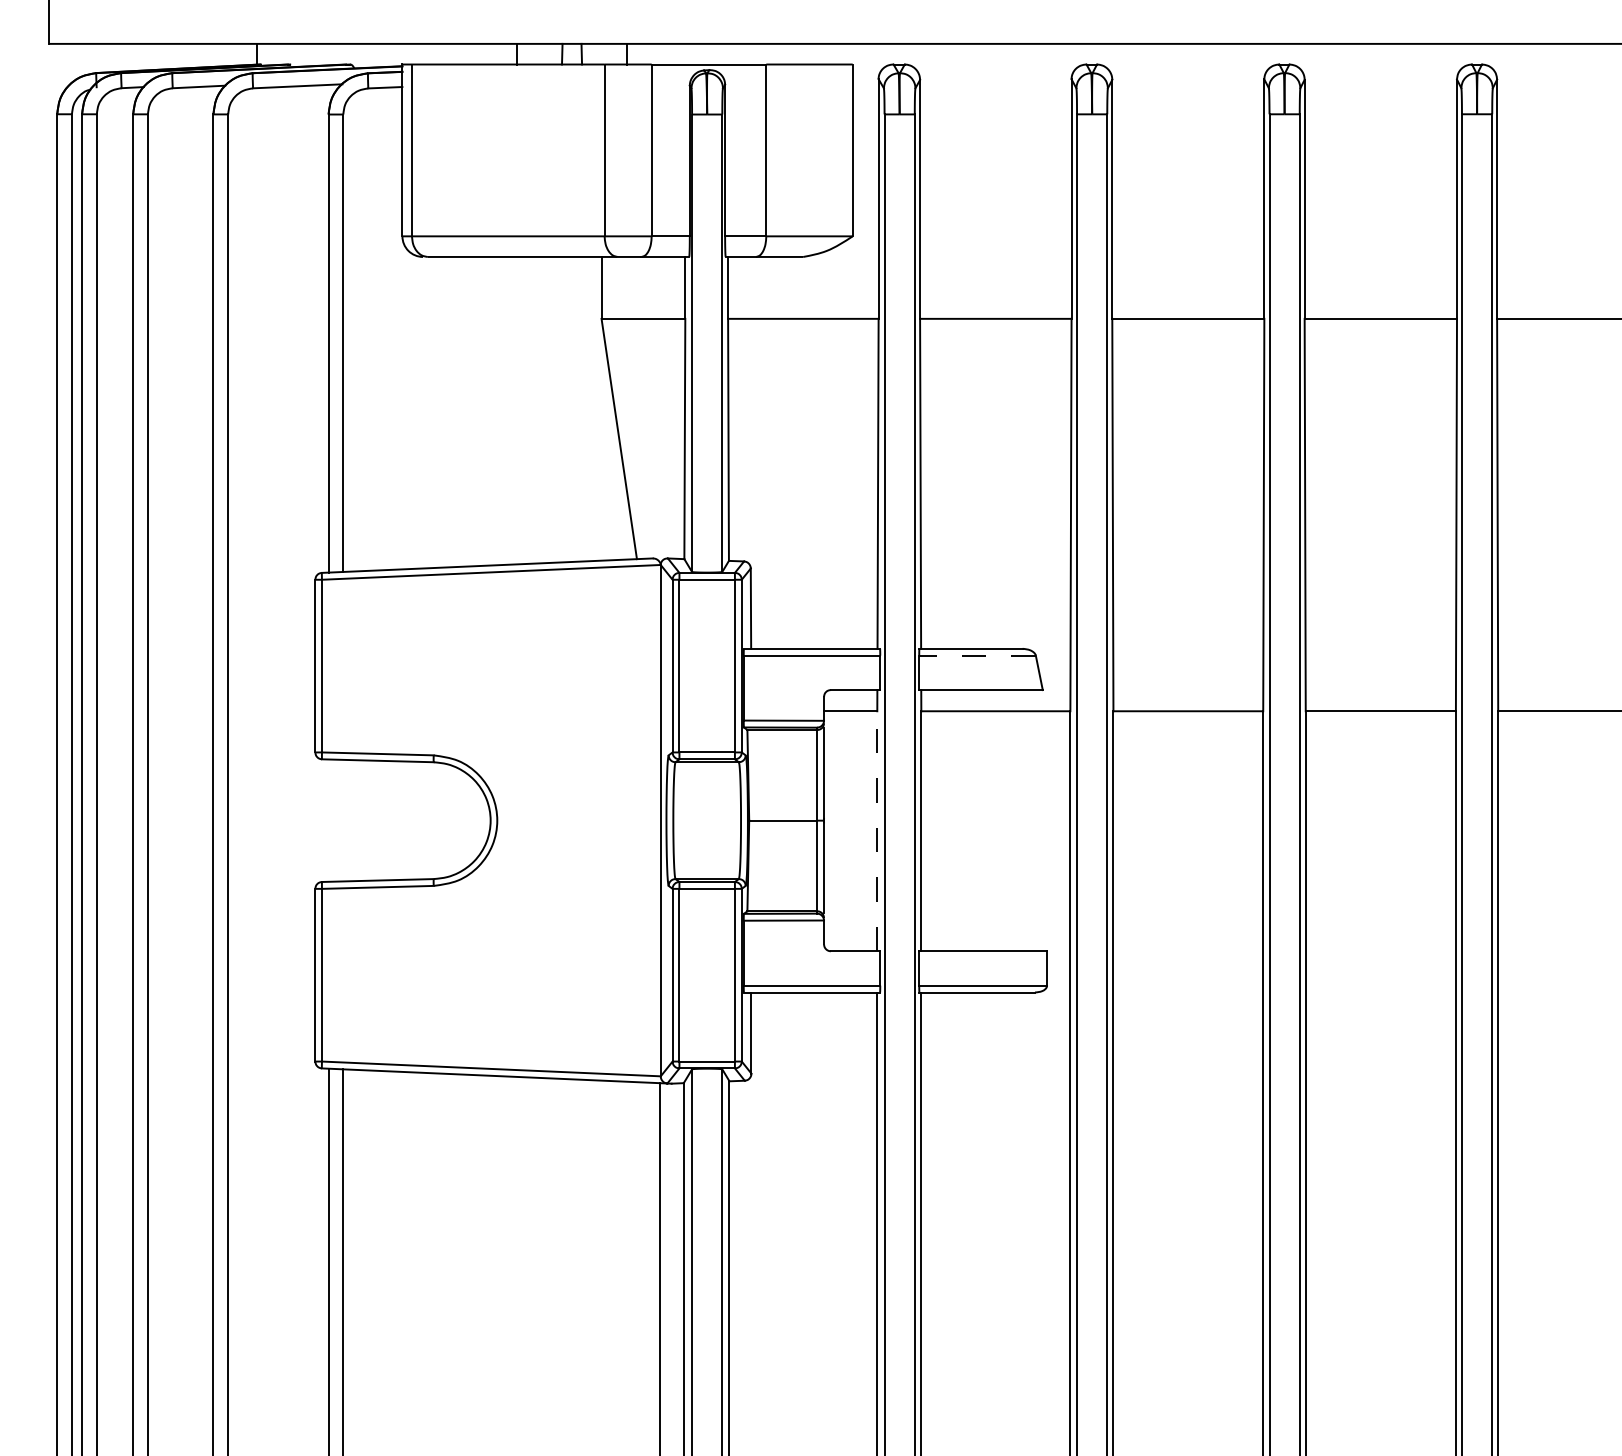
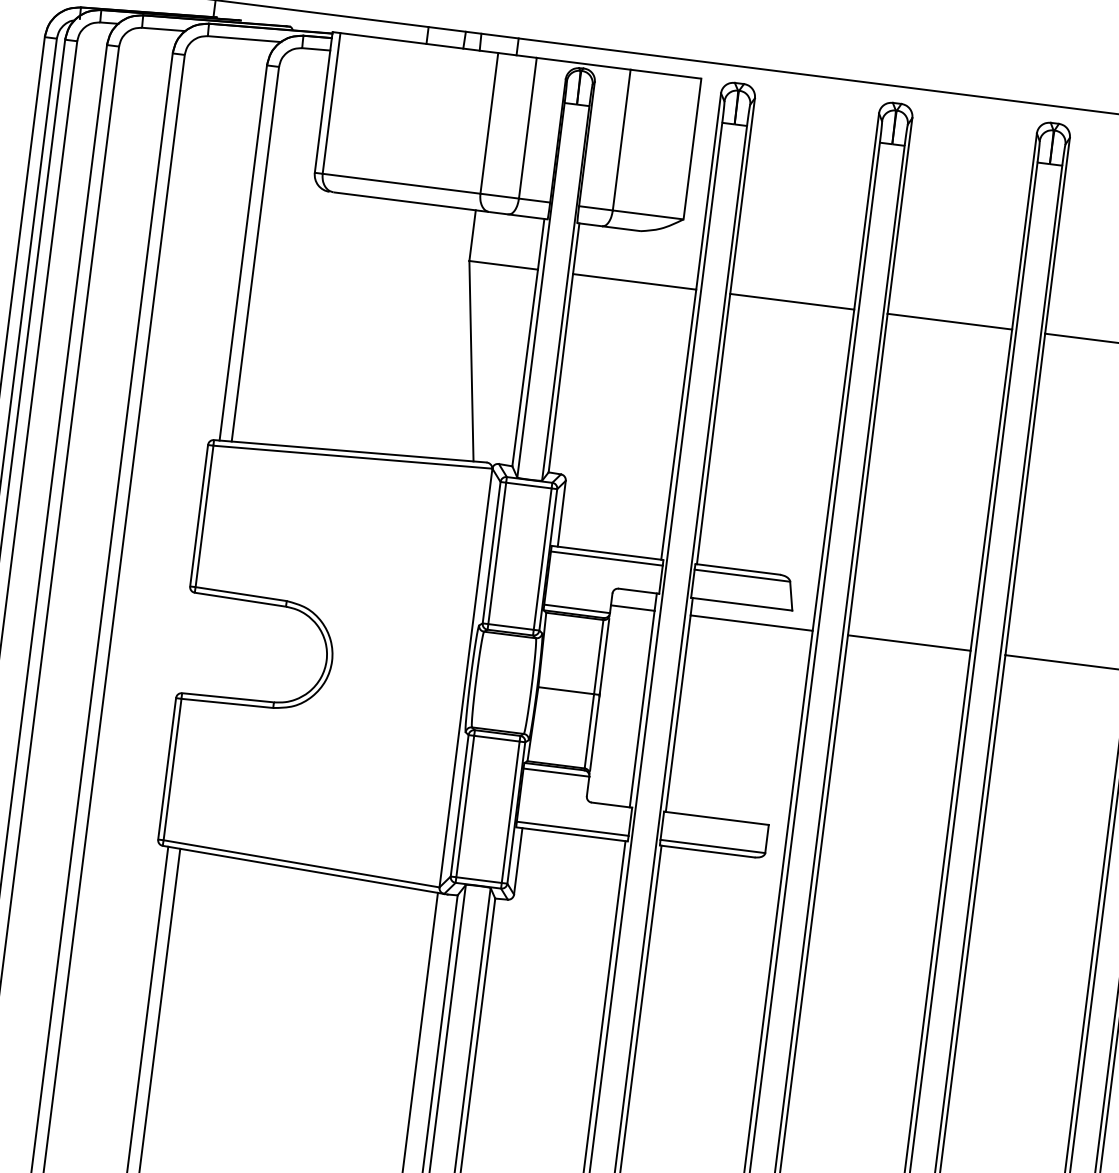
line: (977, 655) -> (742, 575), dashed -> solid
line: (877, 831) -> (642, 709), dashed -> solid

